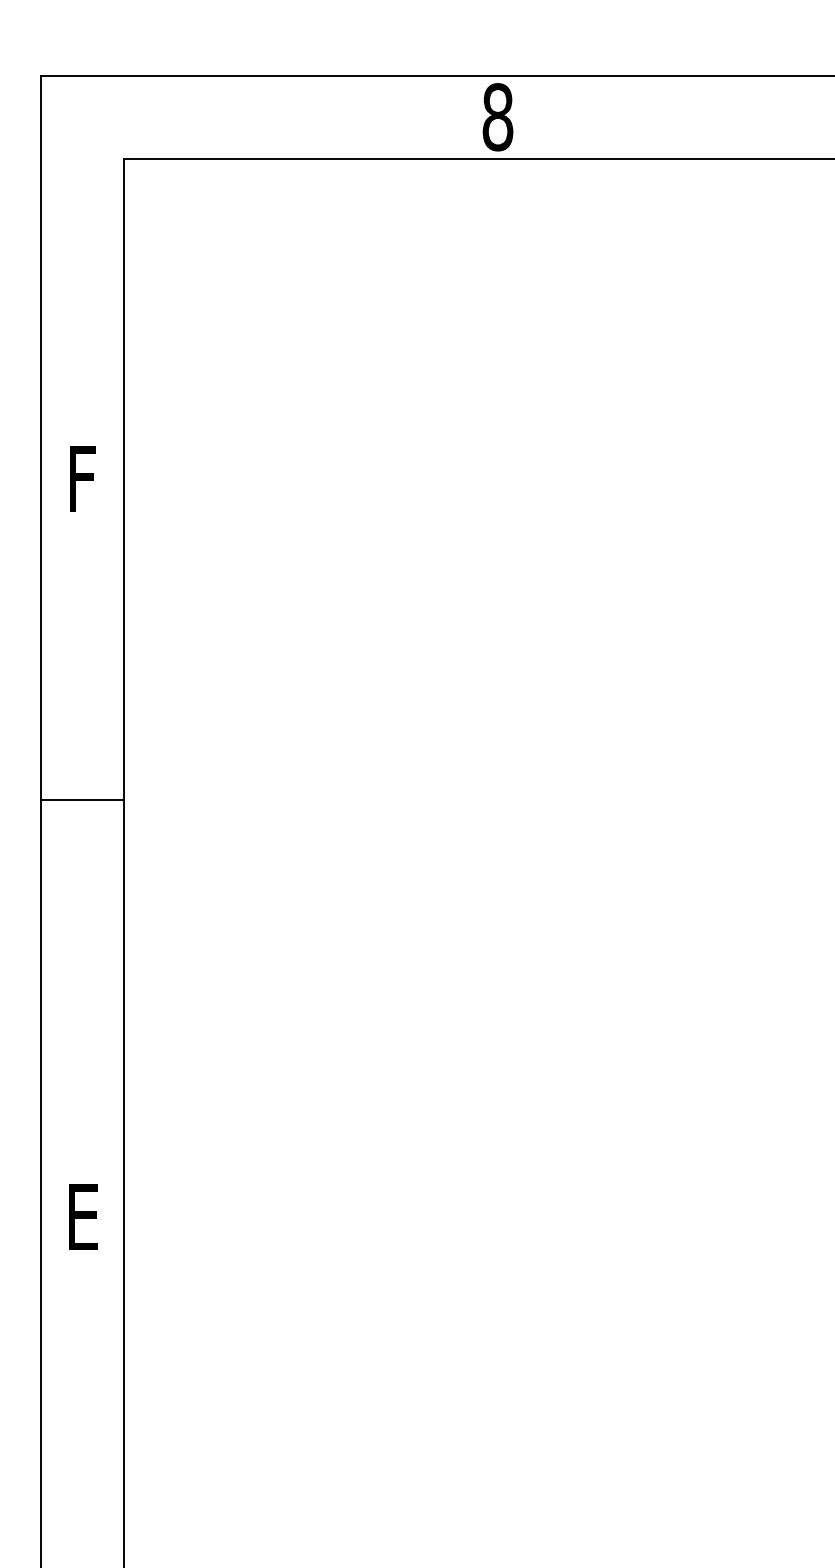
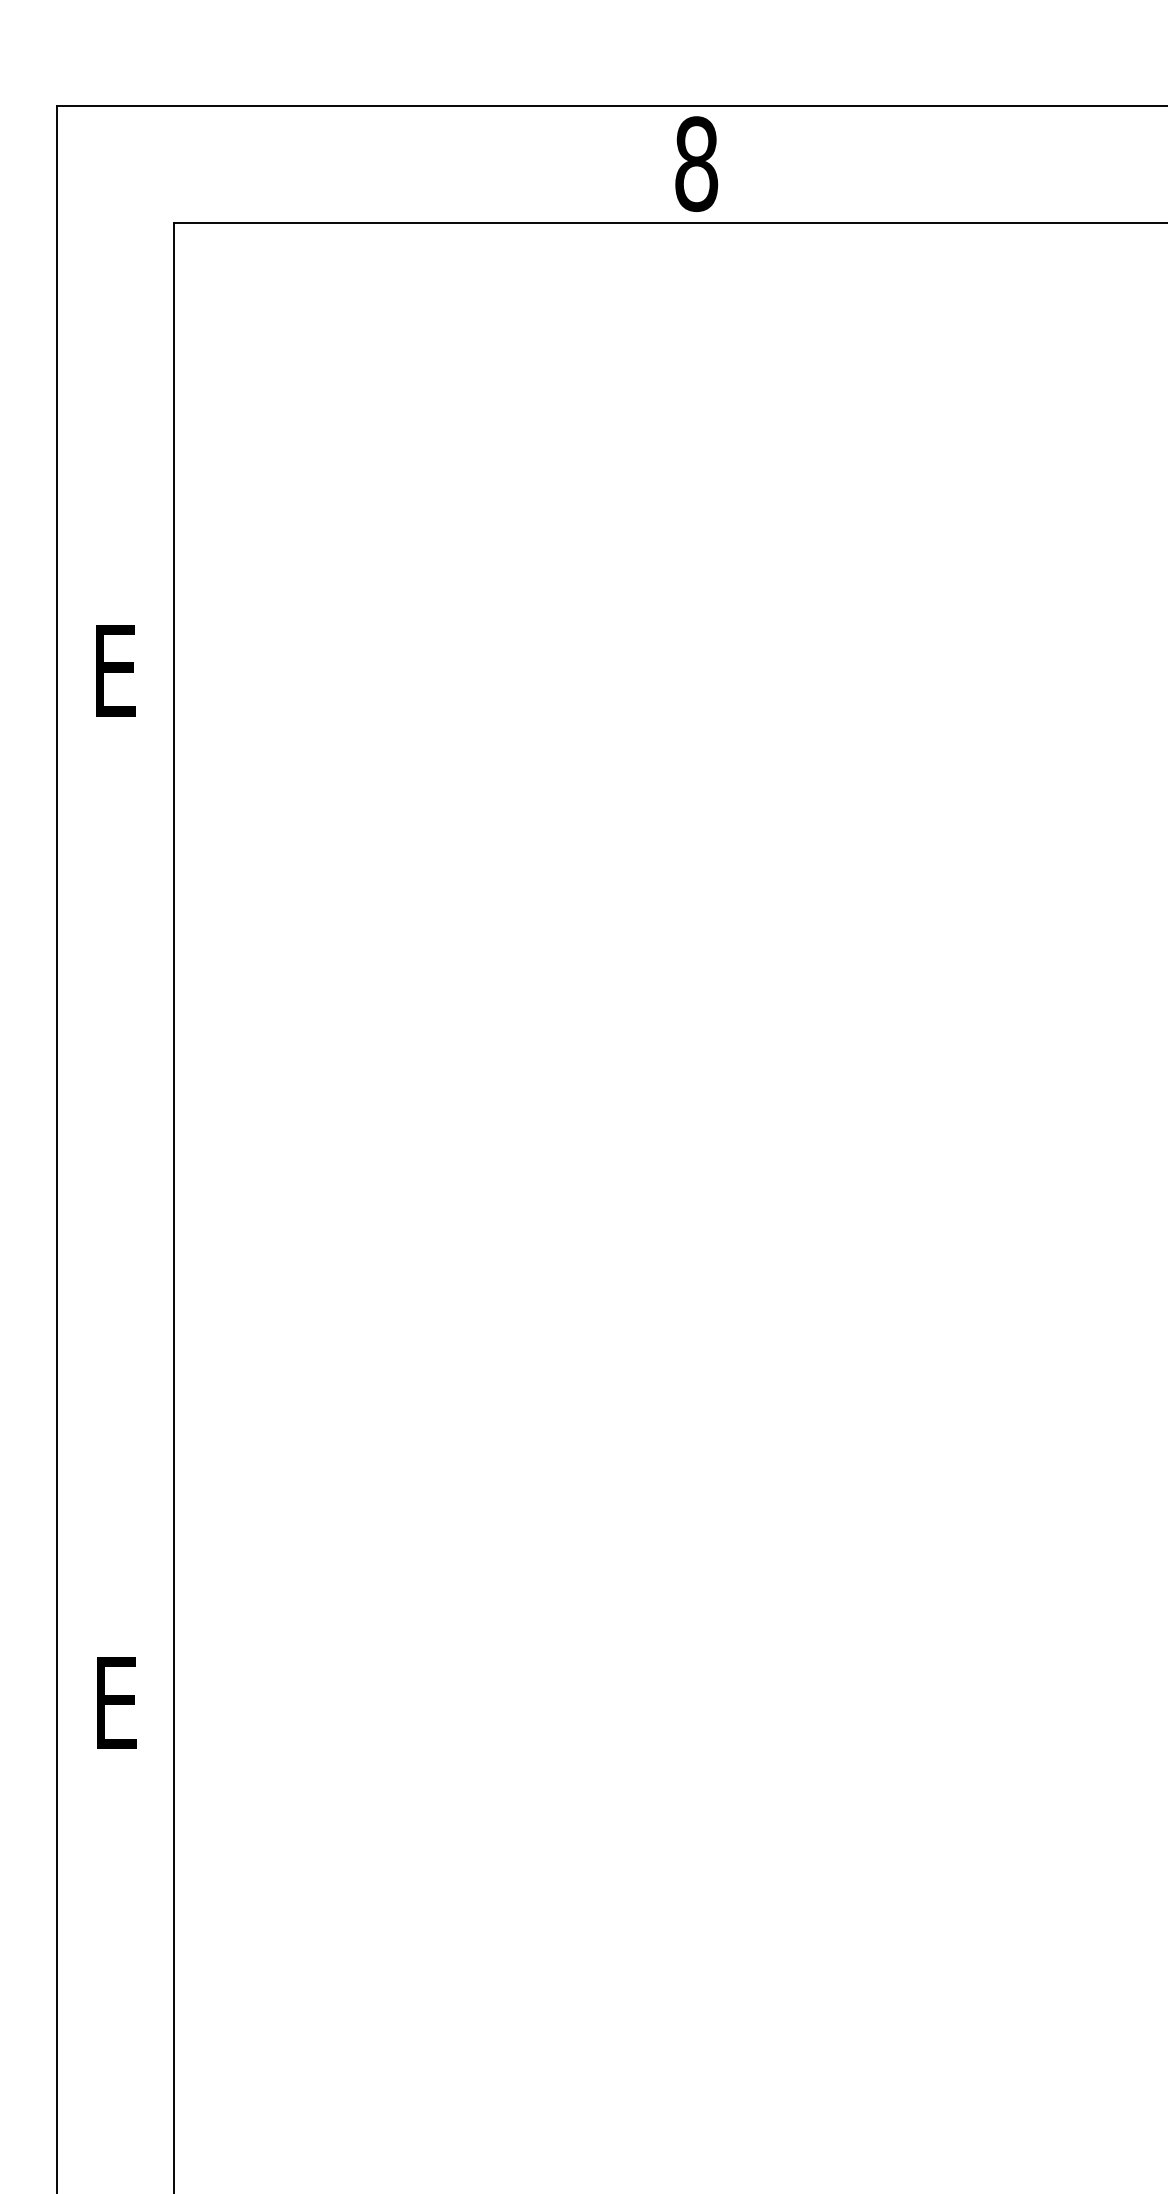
text: (82, 478) -> (115, 669), F -> E
line: (82, 800) -> (115, 1120), removed

